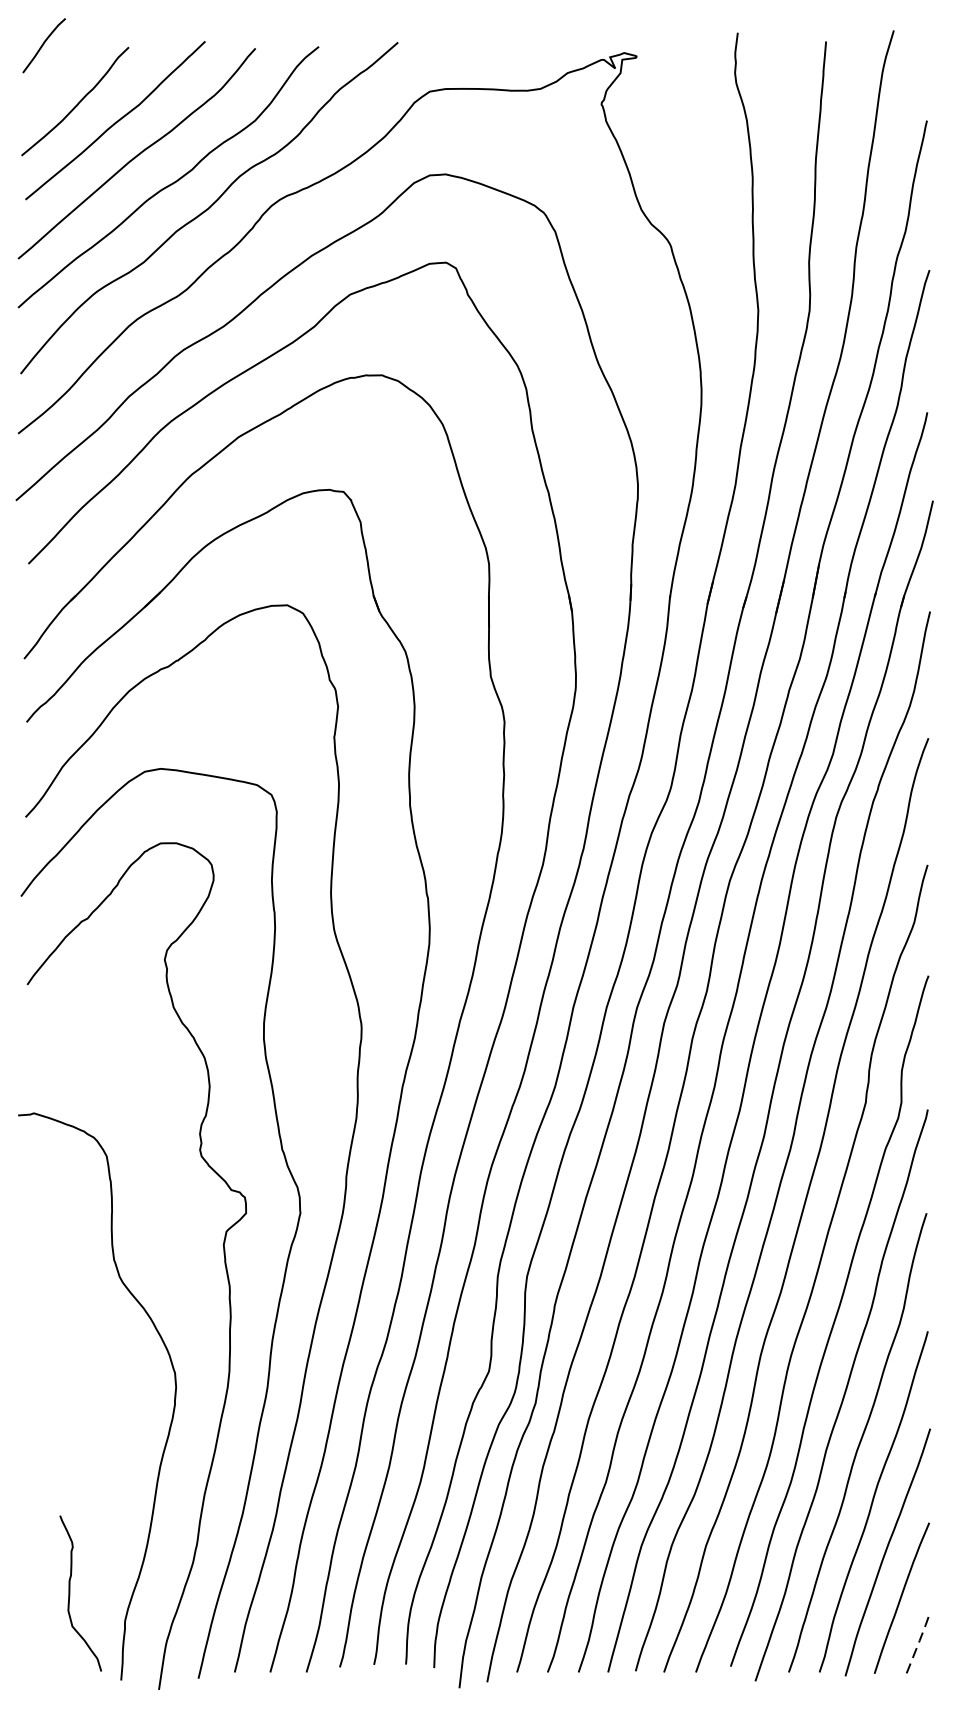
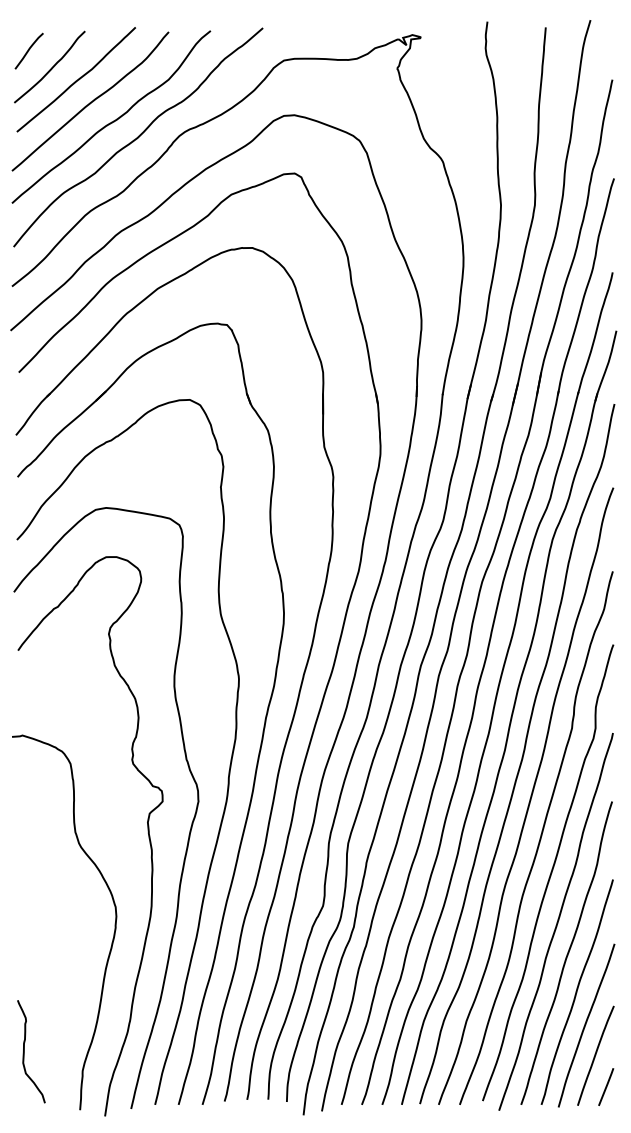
curve: (43, 44) -> (28, 50), moved
curve: (70, 1593) -> (24, 1051), moved
line: (917, 1643) -> (606, 1085), dashed -> solid

